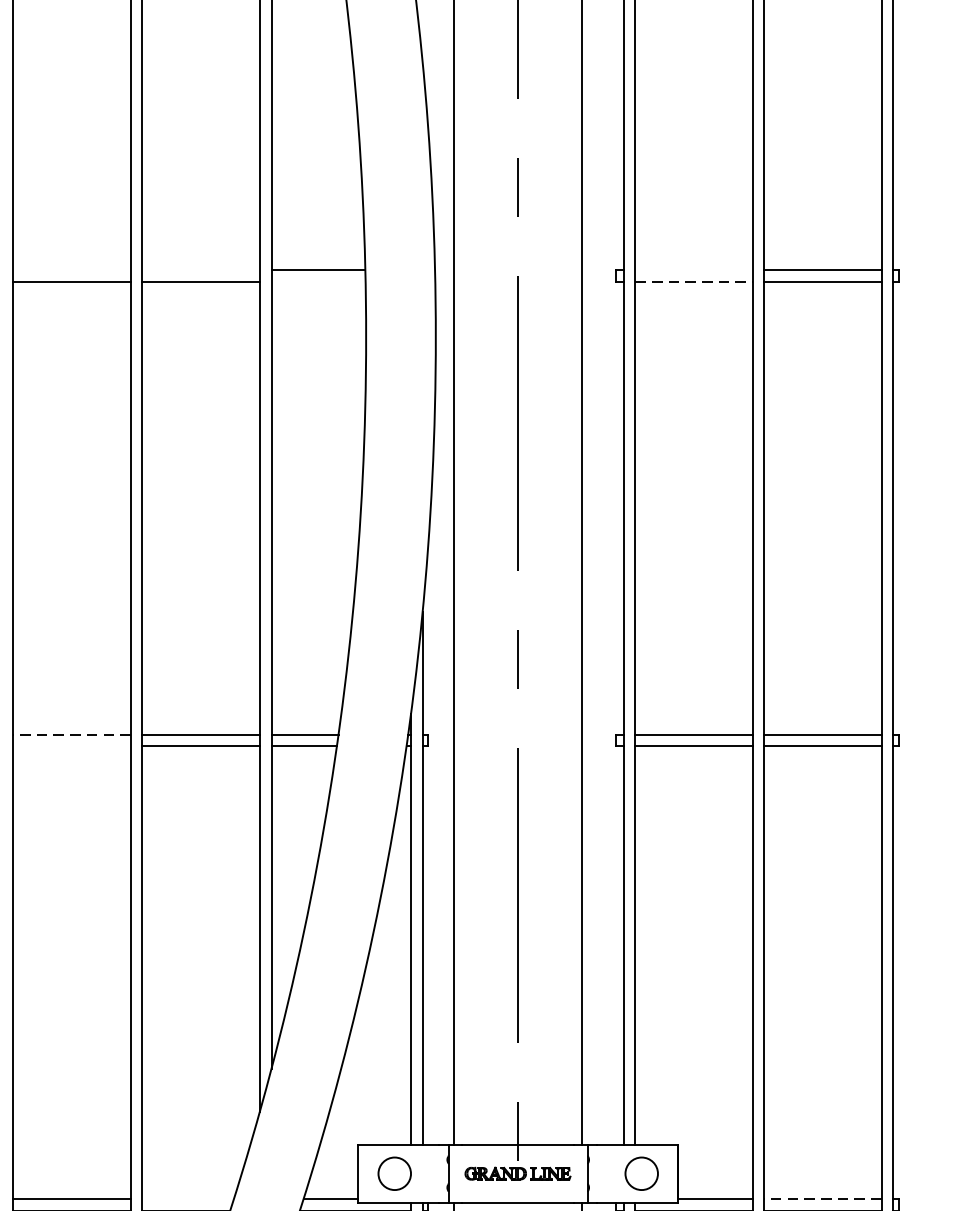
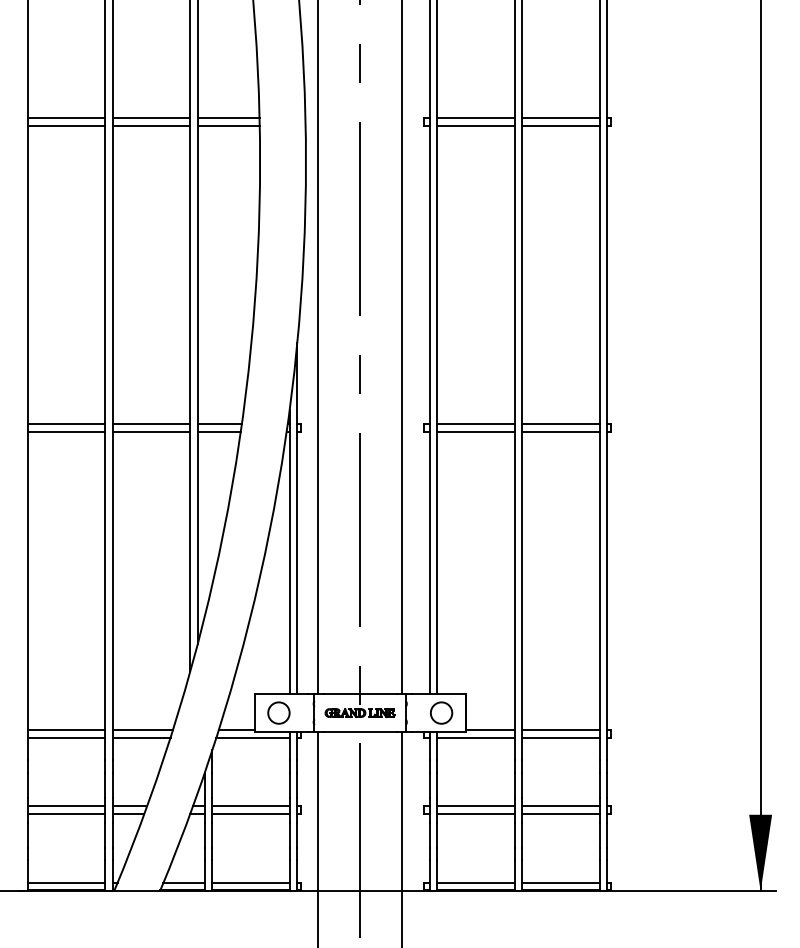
line: (72, 270) -> (66, 118), added
line: (201, 270) -> (151, 118), added
line: (693, 270) -> (475, 118), added
line: (318, 281) -> (228, 125), added
line: (693, 281) -> (475, 125), dashed -> solid
line: (72, 735) -> (66, 424), dashed -> solid
line: (72, 746) -> (66, 431), added
line: (187, 1198) -> (142, 729), added
line: (822, 1198) -> (560, 729), dashed -> solid

